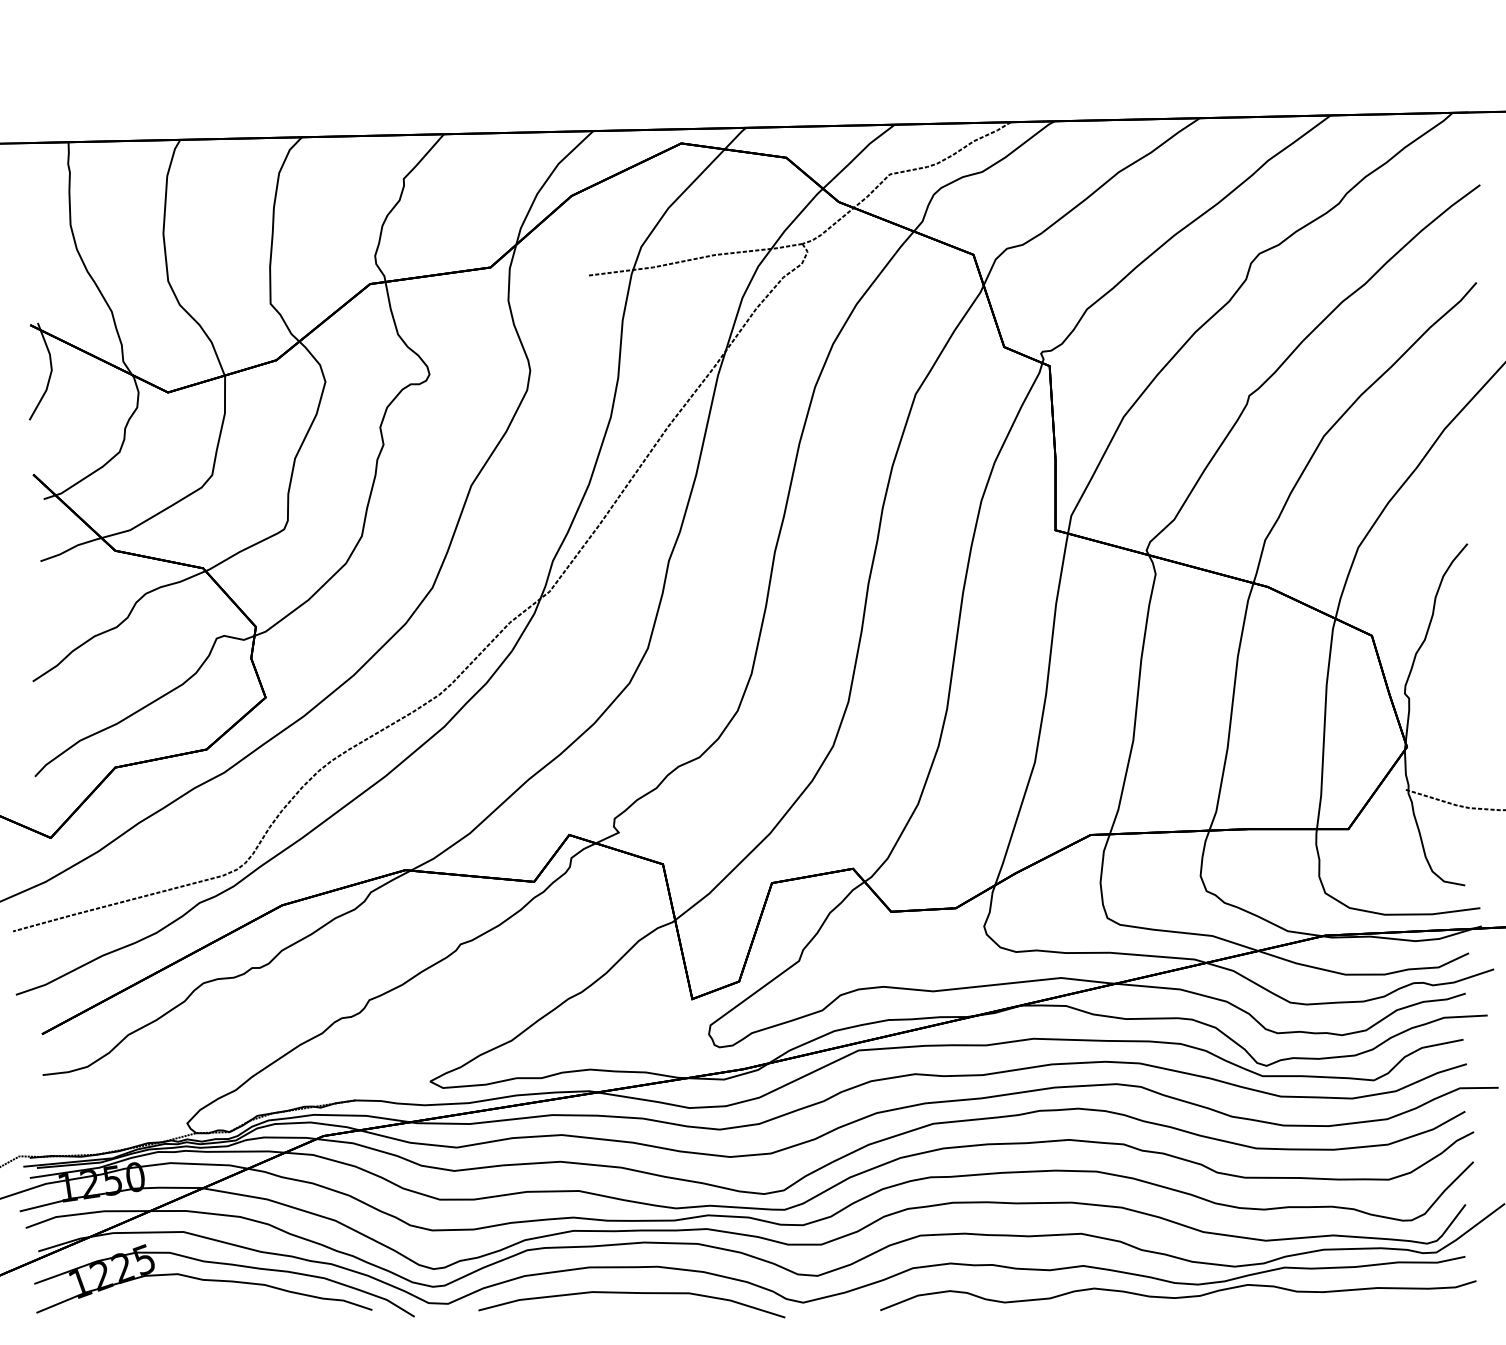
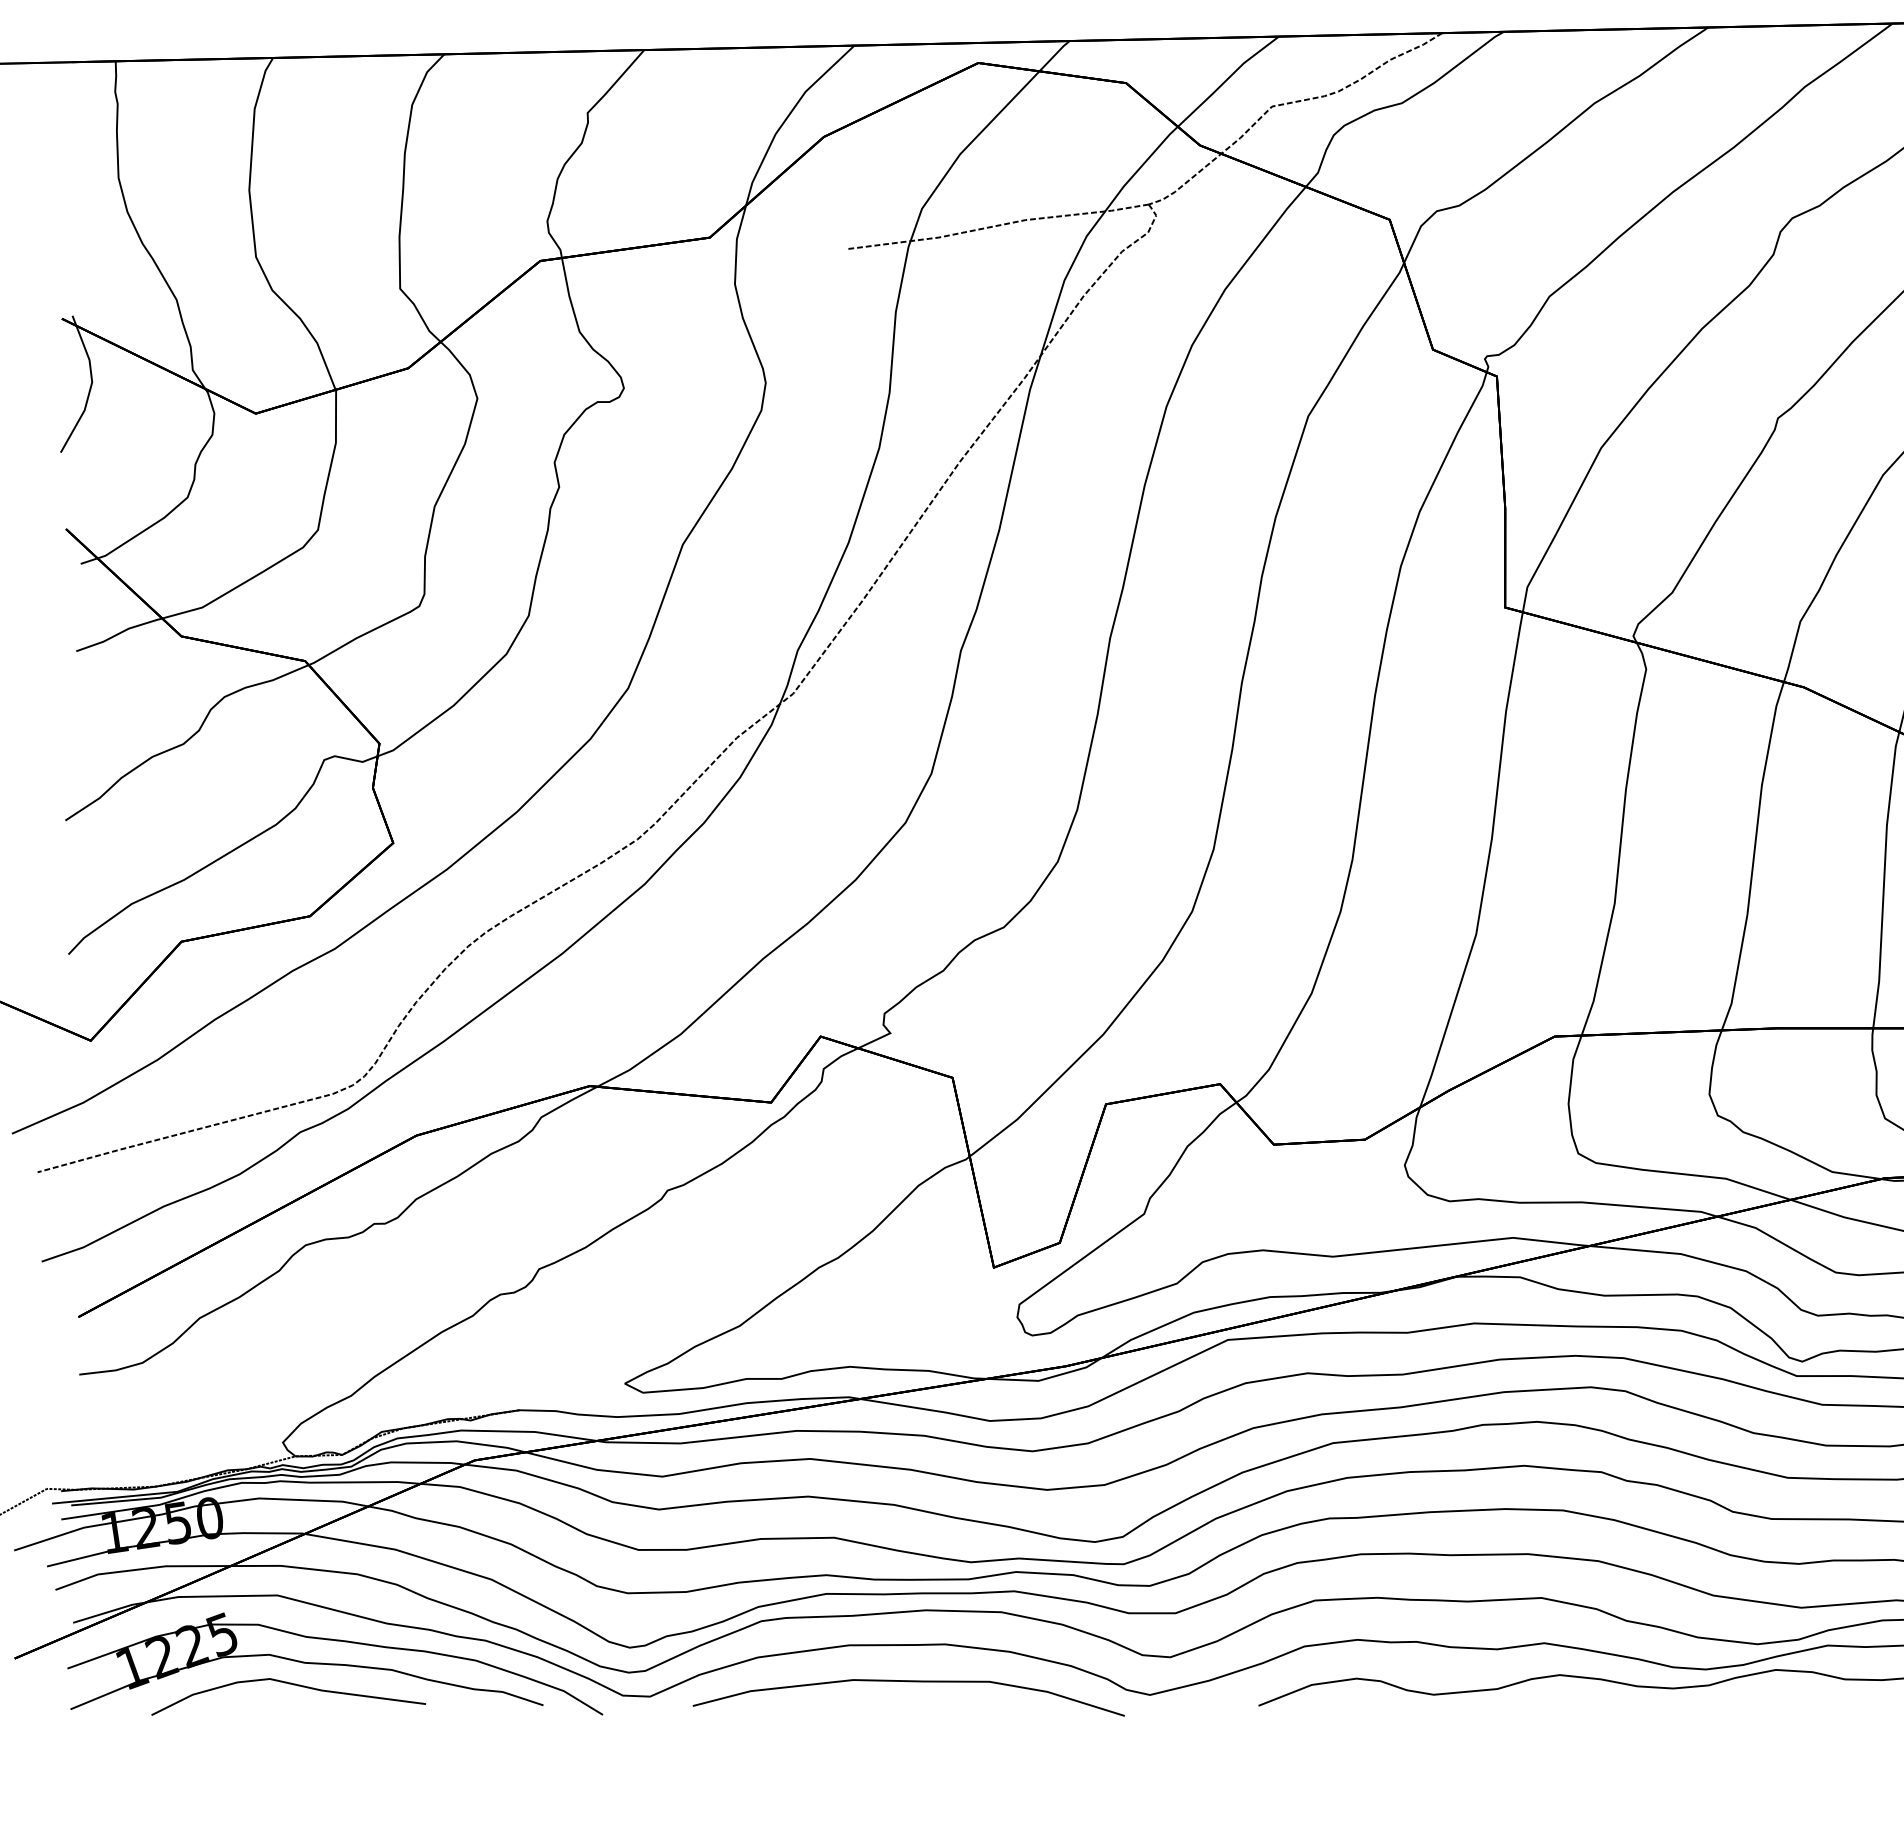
curve: (191, 1295) -> (288, 1684), added

